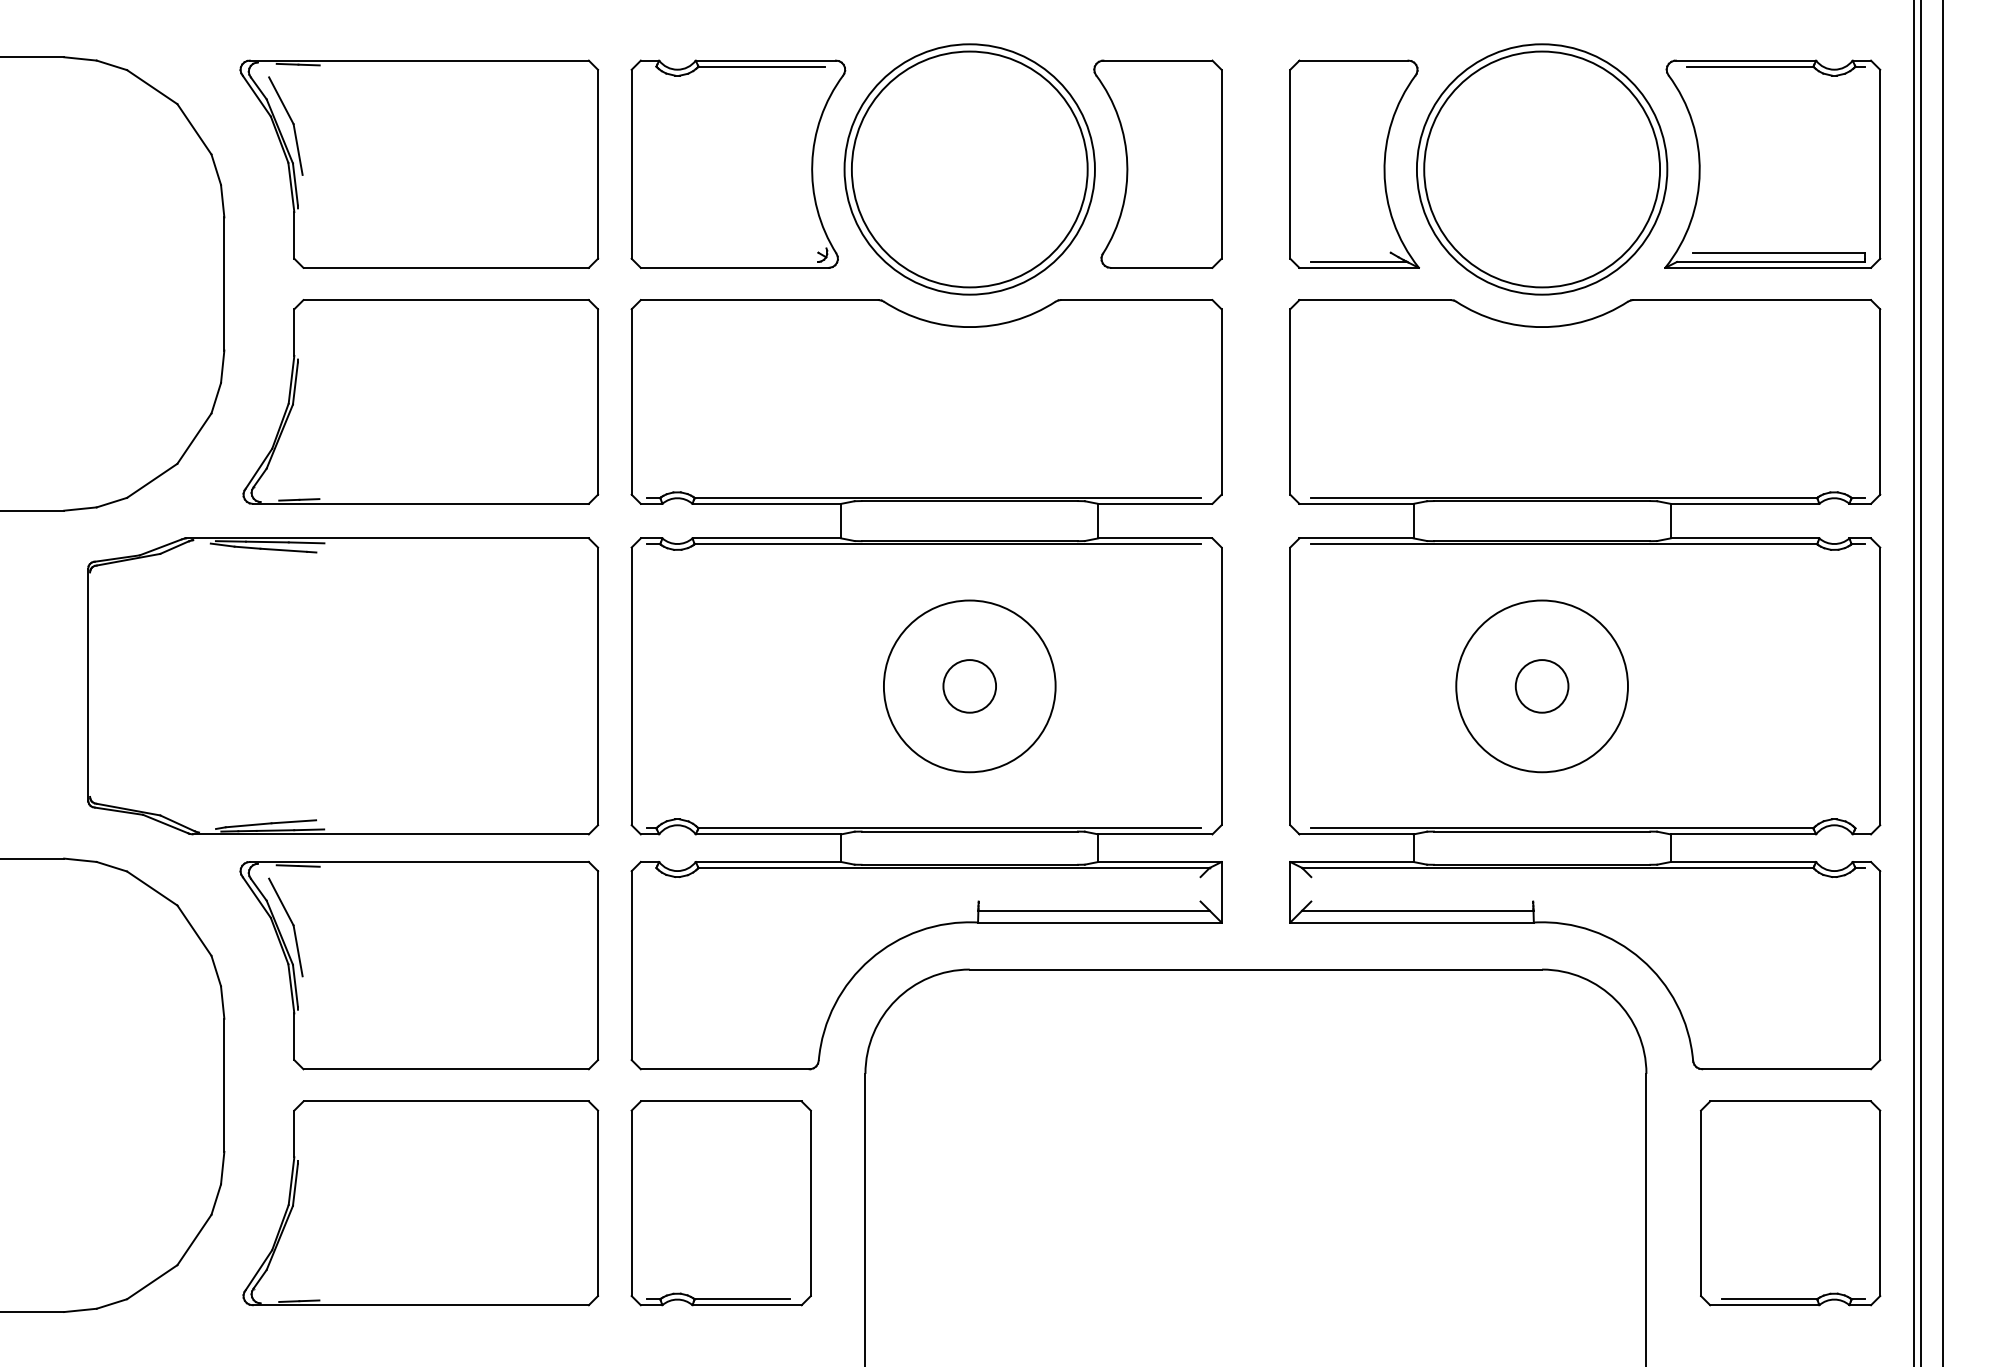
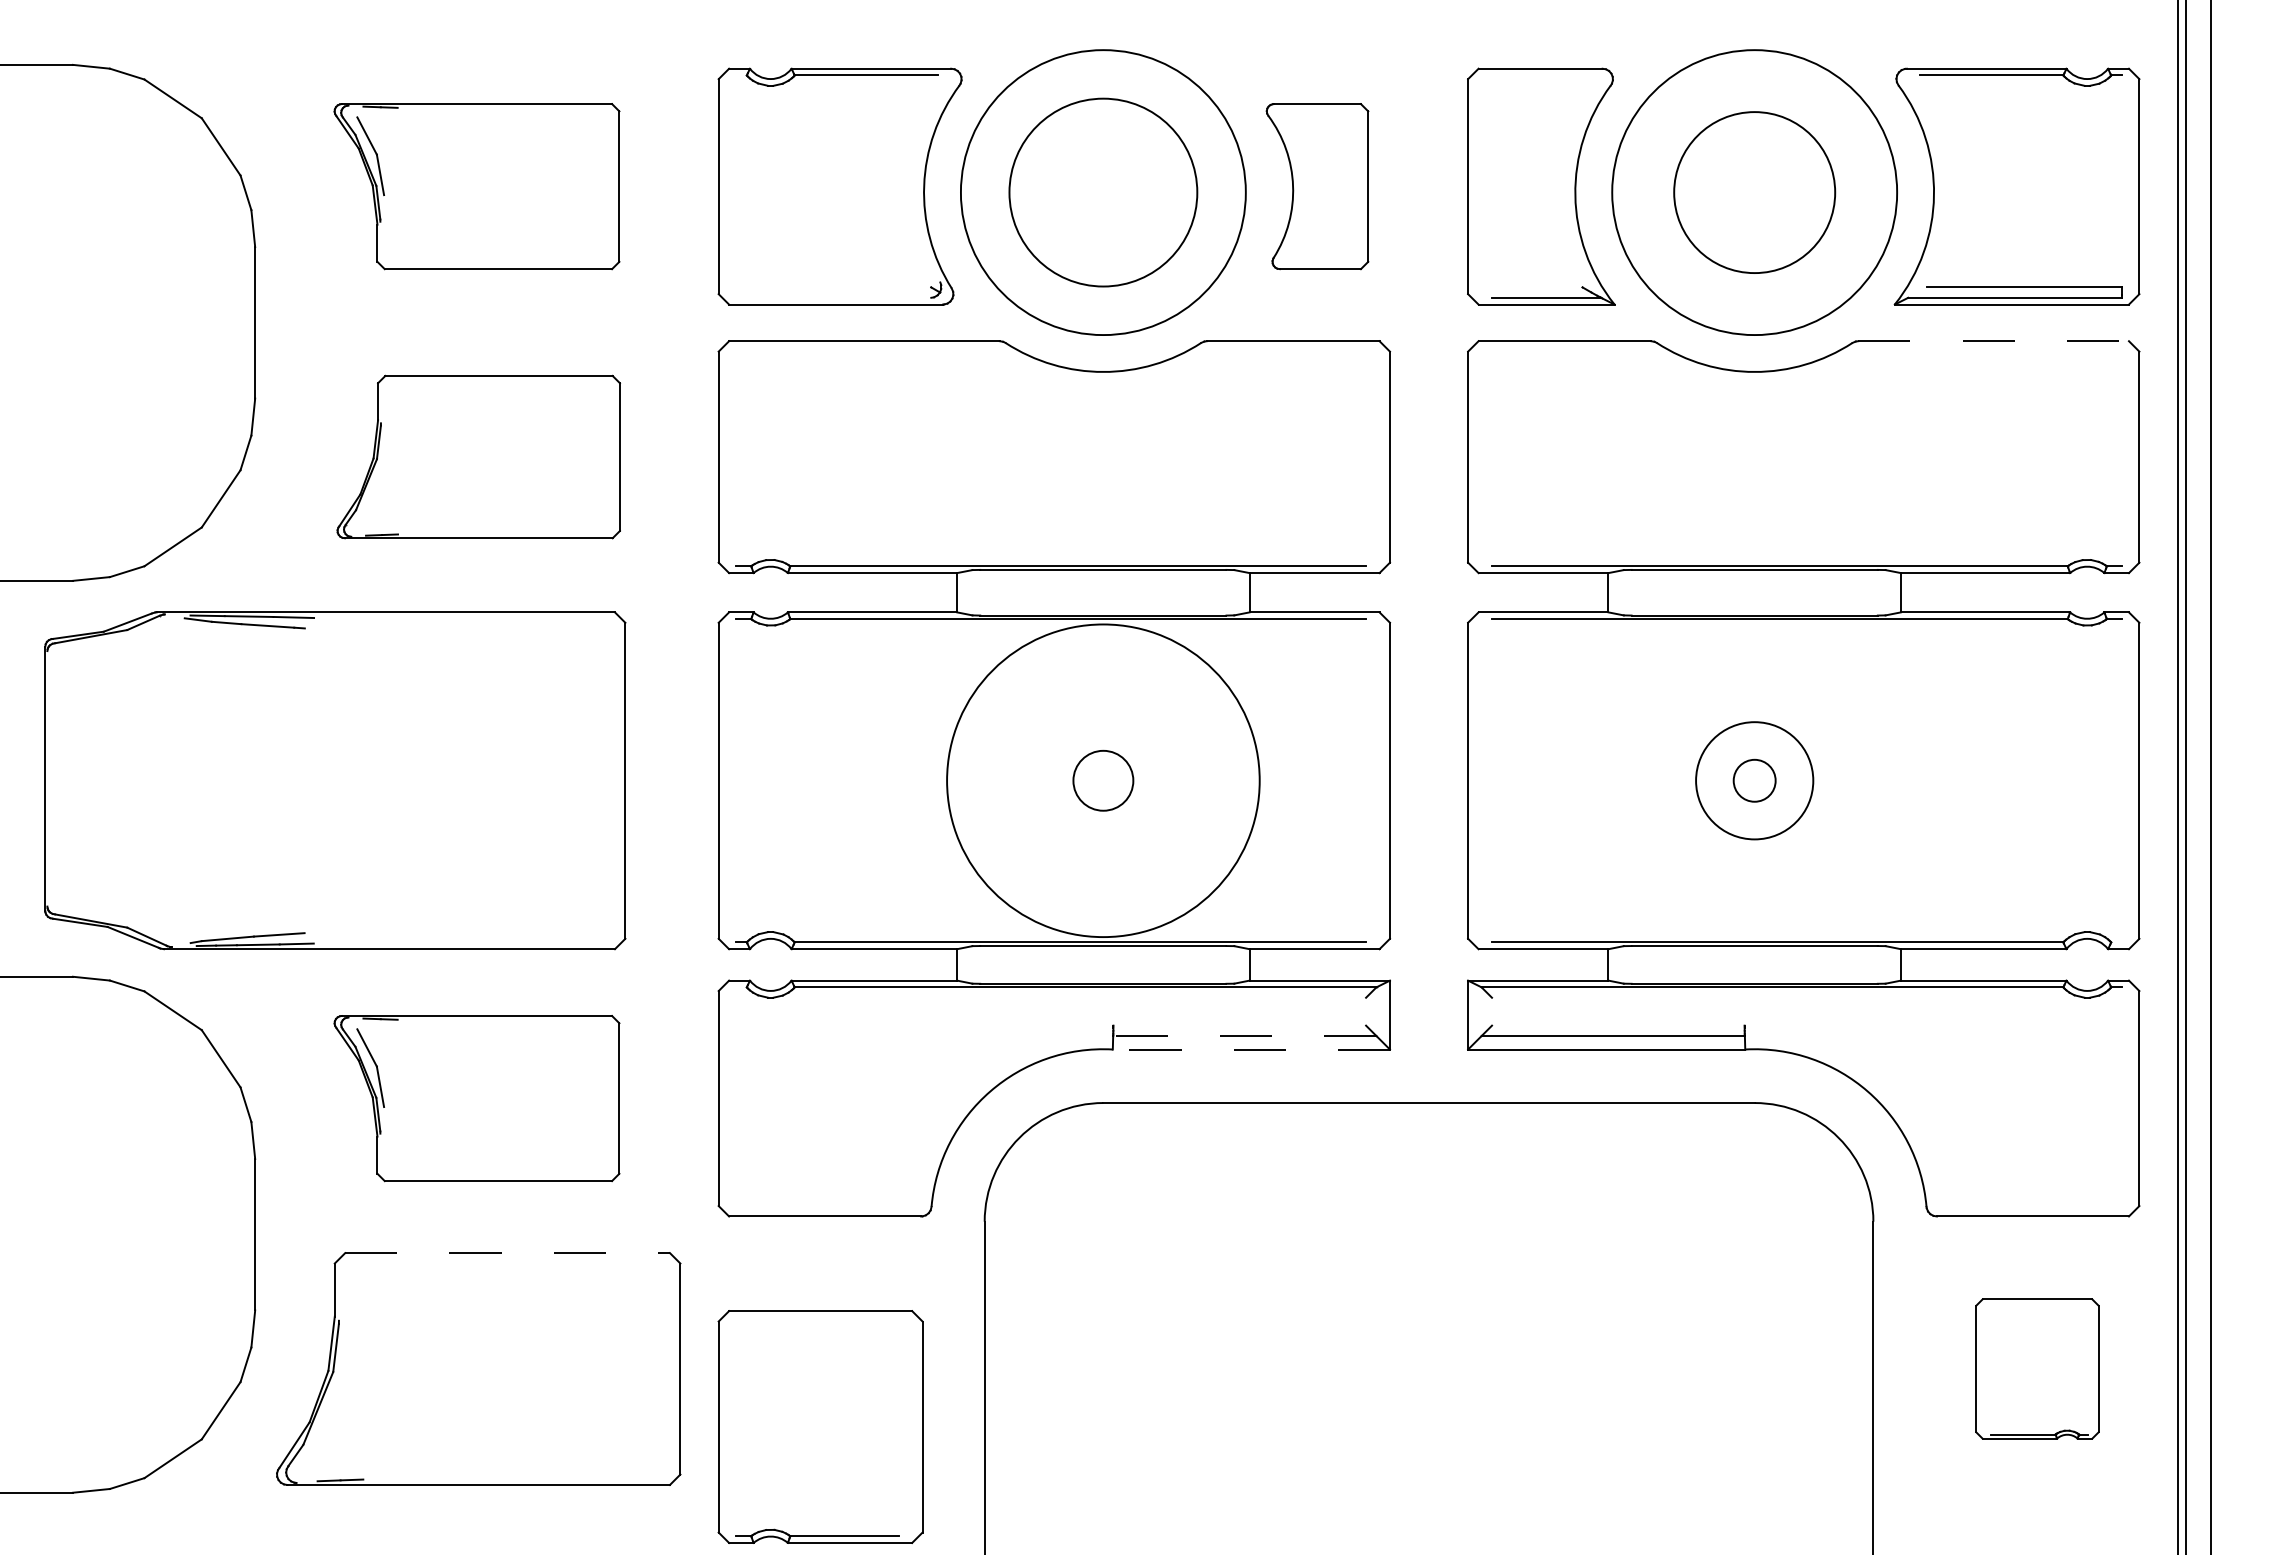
part: (418, 164) -> (476, 186), size x0.7
part: (1157, 164) -> (1317, 186), size x0.7
circle: (969, 169) -> (1103, 192), size x0.7
circle: (1541, 169) -> (1754, 192), size x0.6
line: (1752, 300) -> (1994, 341), solid -> dashed
part: (420, 401) -> (478, 456), size x0.7
part: (343, 686) -> (335, 780), moved
circle: (969, 686) -> (1103, 780), size x1.6
circle: (1541, 686) -> (1754, 780), size x0.6
circle: (1541, 686) -> (1754, 780), size x0.7
line: (1093, 911) -> (1244, 1036), solid -> dashed
line: (1099, 922) -> (1251, 1049), solid -> dashed
part: (418, 965) -> (476, 1098), size x0.7
line: (446, 1101) -> (508, 1253), solid -> dashed
part: (721, 1202) -> (820, 1426), moved
part: (1790, 1202) -> (2037, 1368), size x0.6

